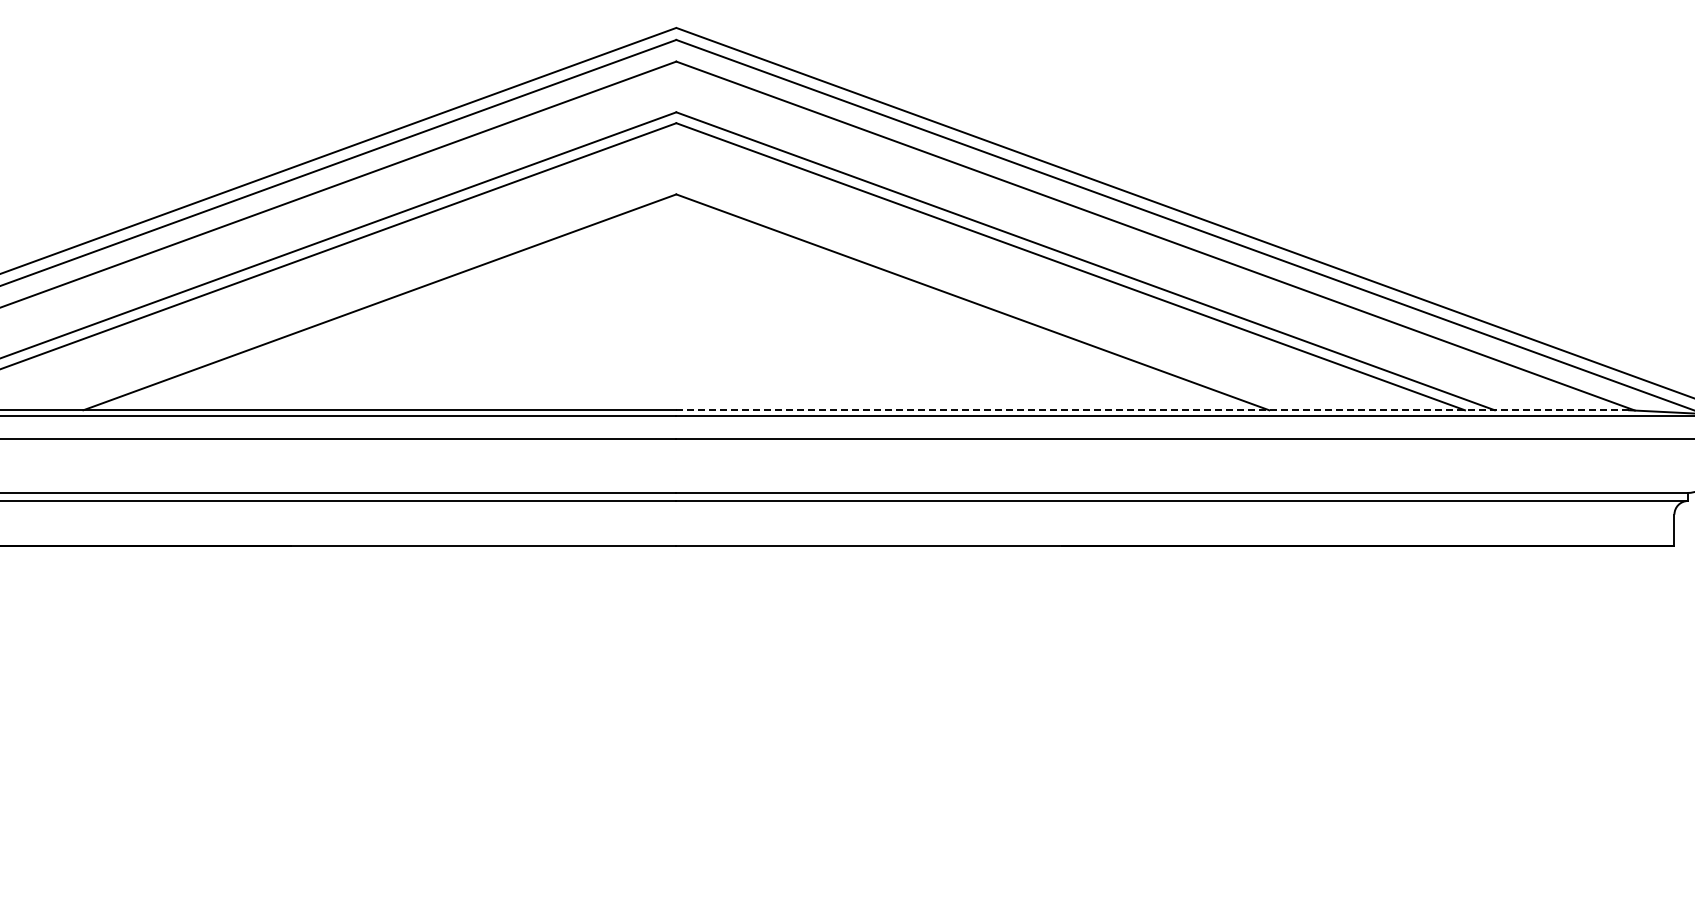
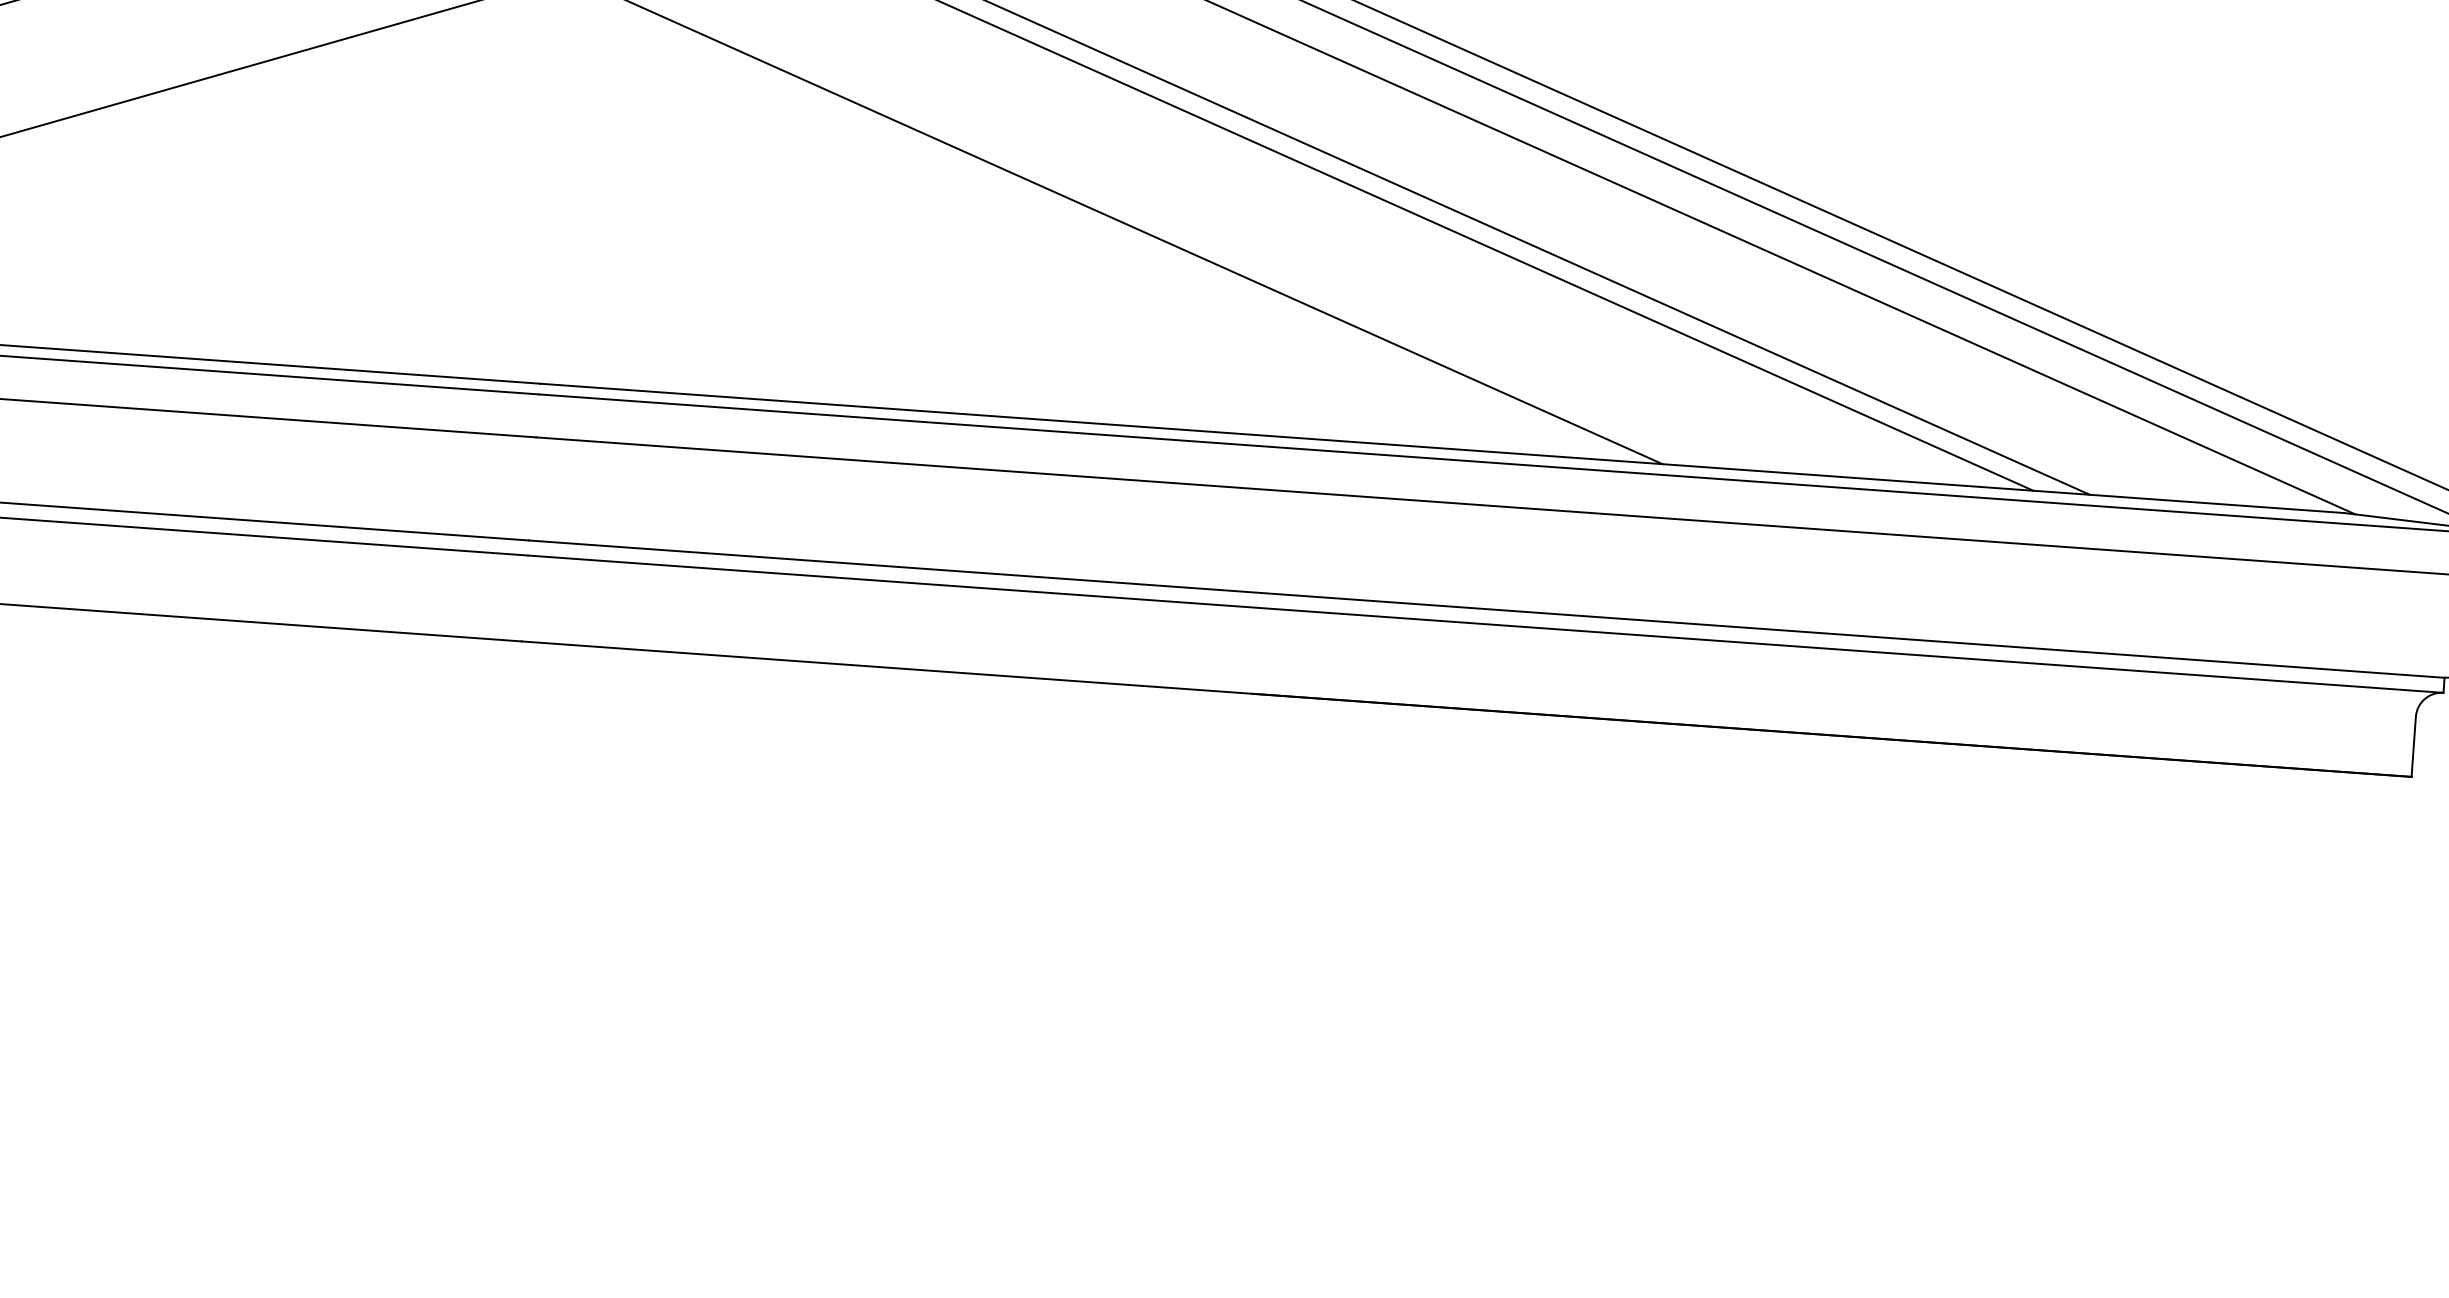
line: (1152, 410) -> (1441, 448), dashed -> solid

